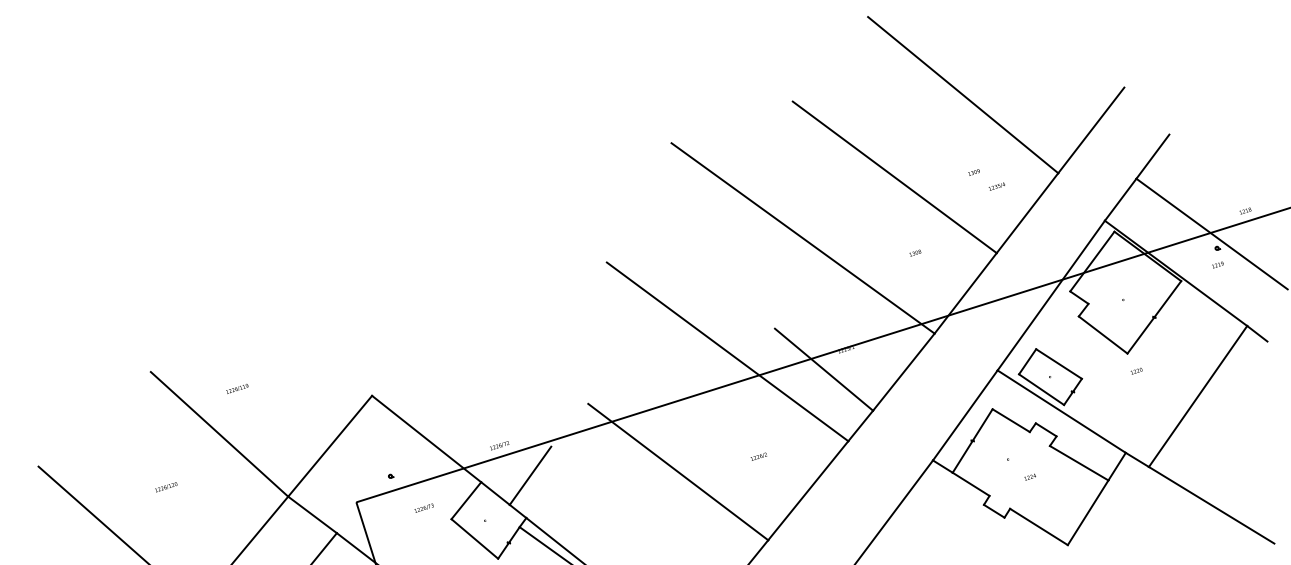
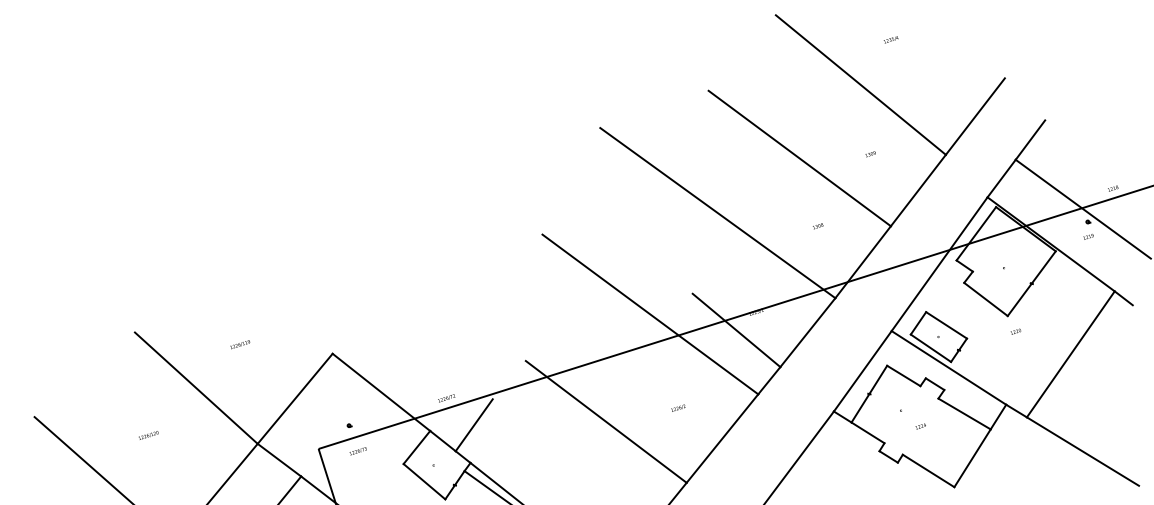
text: (996, 186) -> (890, 39), moved
text: (237, 388) -> (240, 344), moved
text: (423, 508) -> (357, 451), moved

